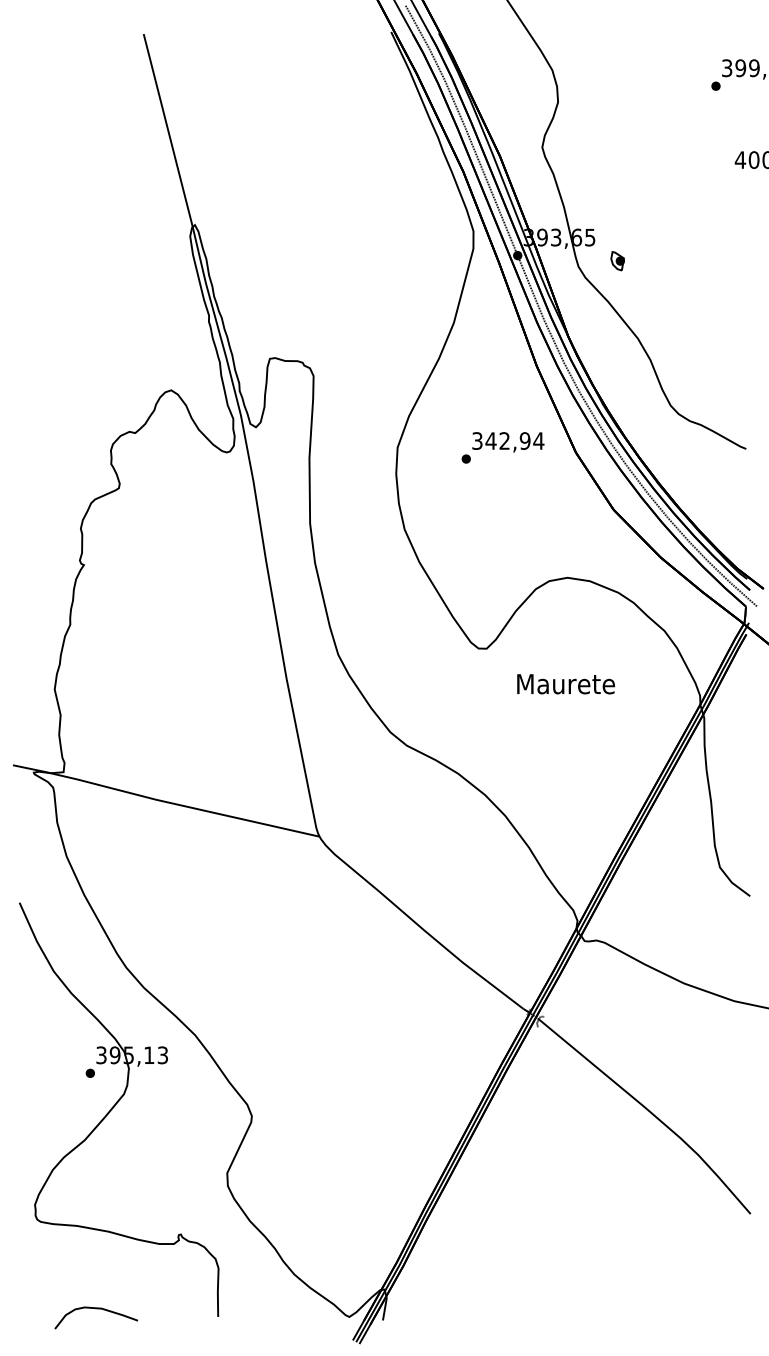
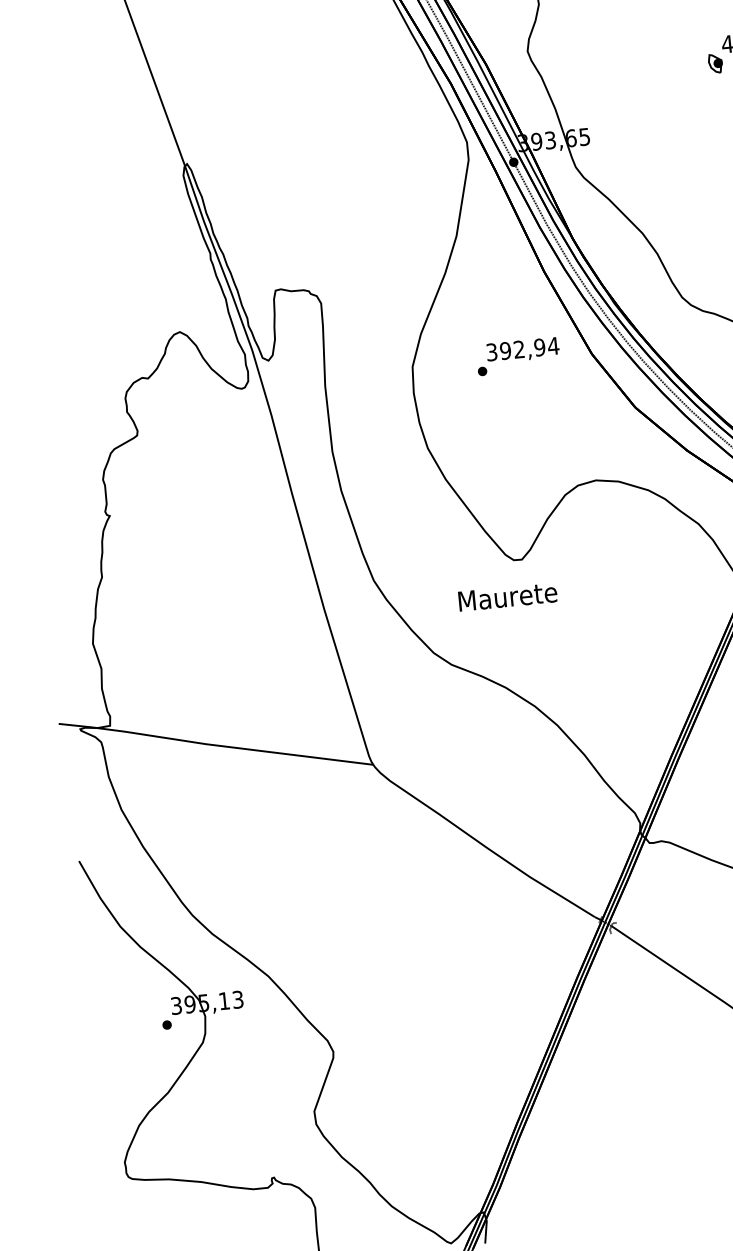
part: (617, 261) -> (715, 64), moved
text: (490, 440) -> (504, 350), 342,94 -> 392,94
text: (566, 684) -> (508, 597), moved

